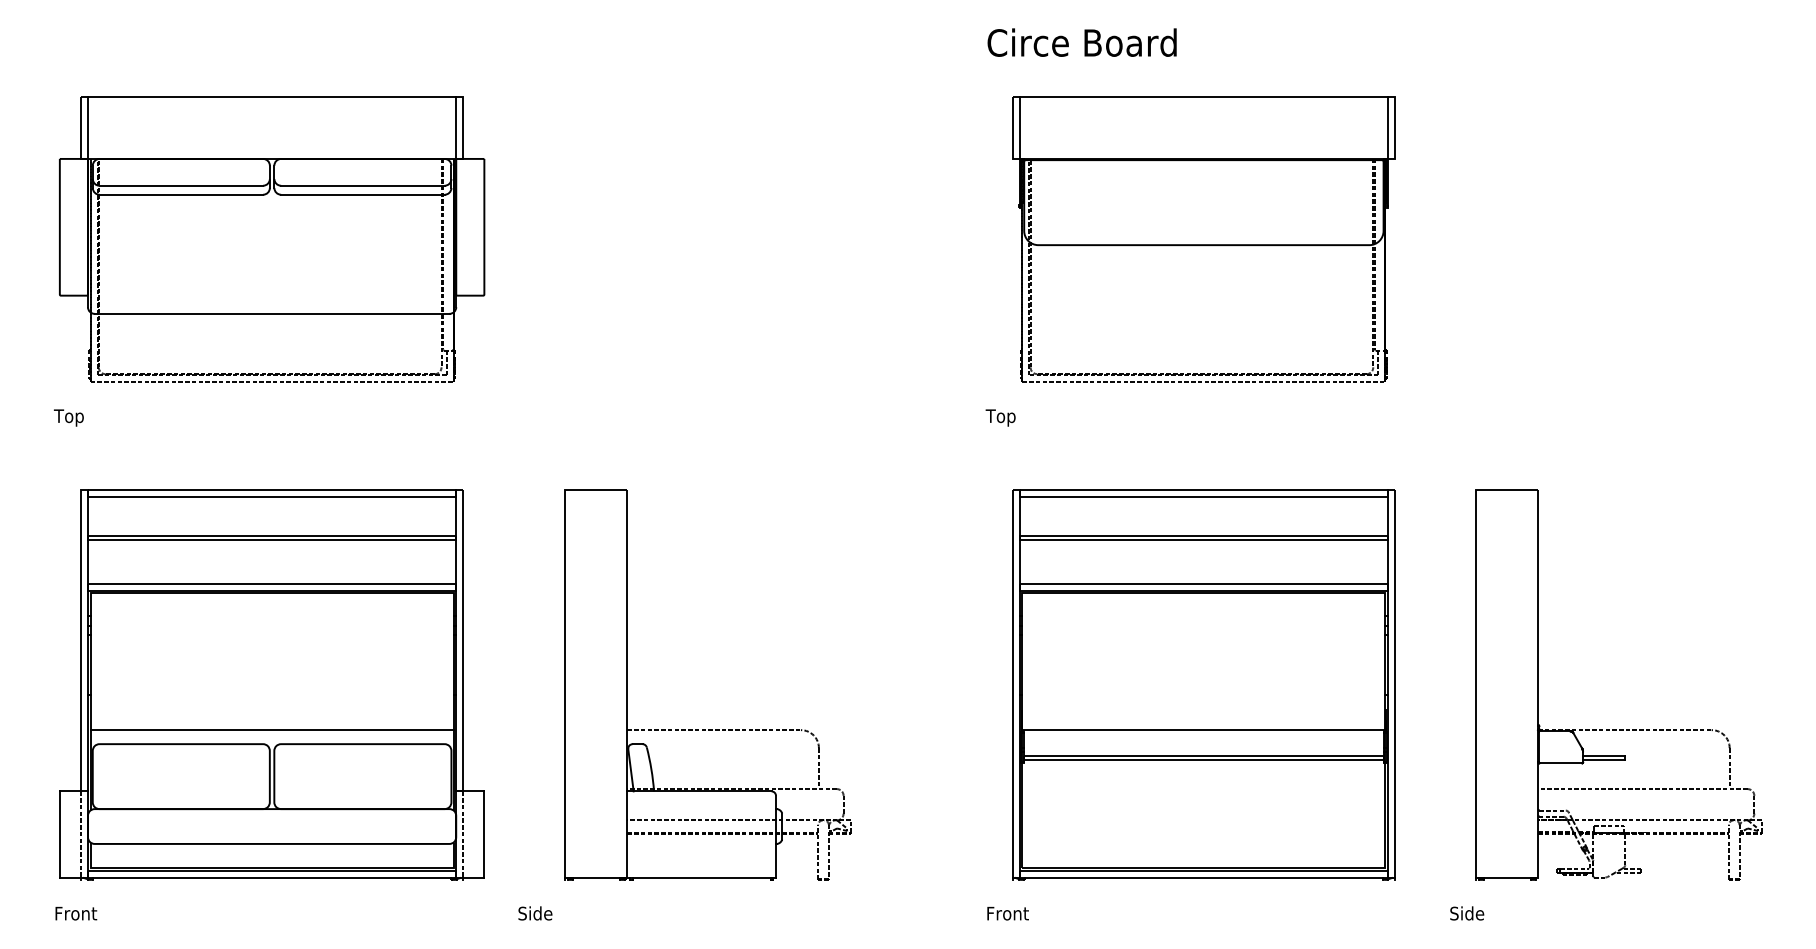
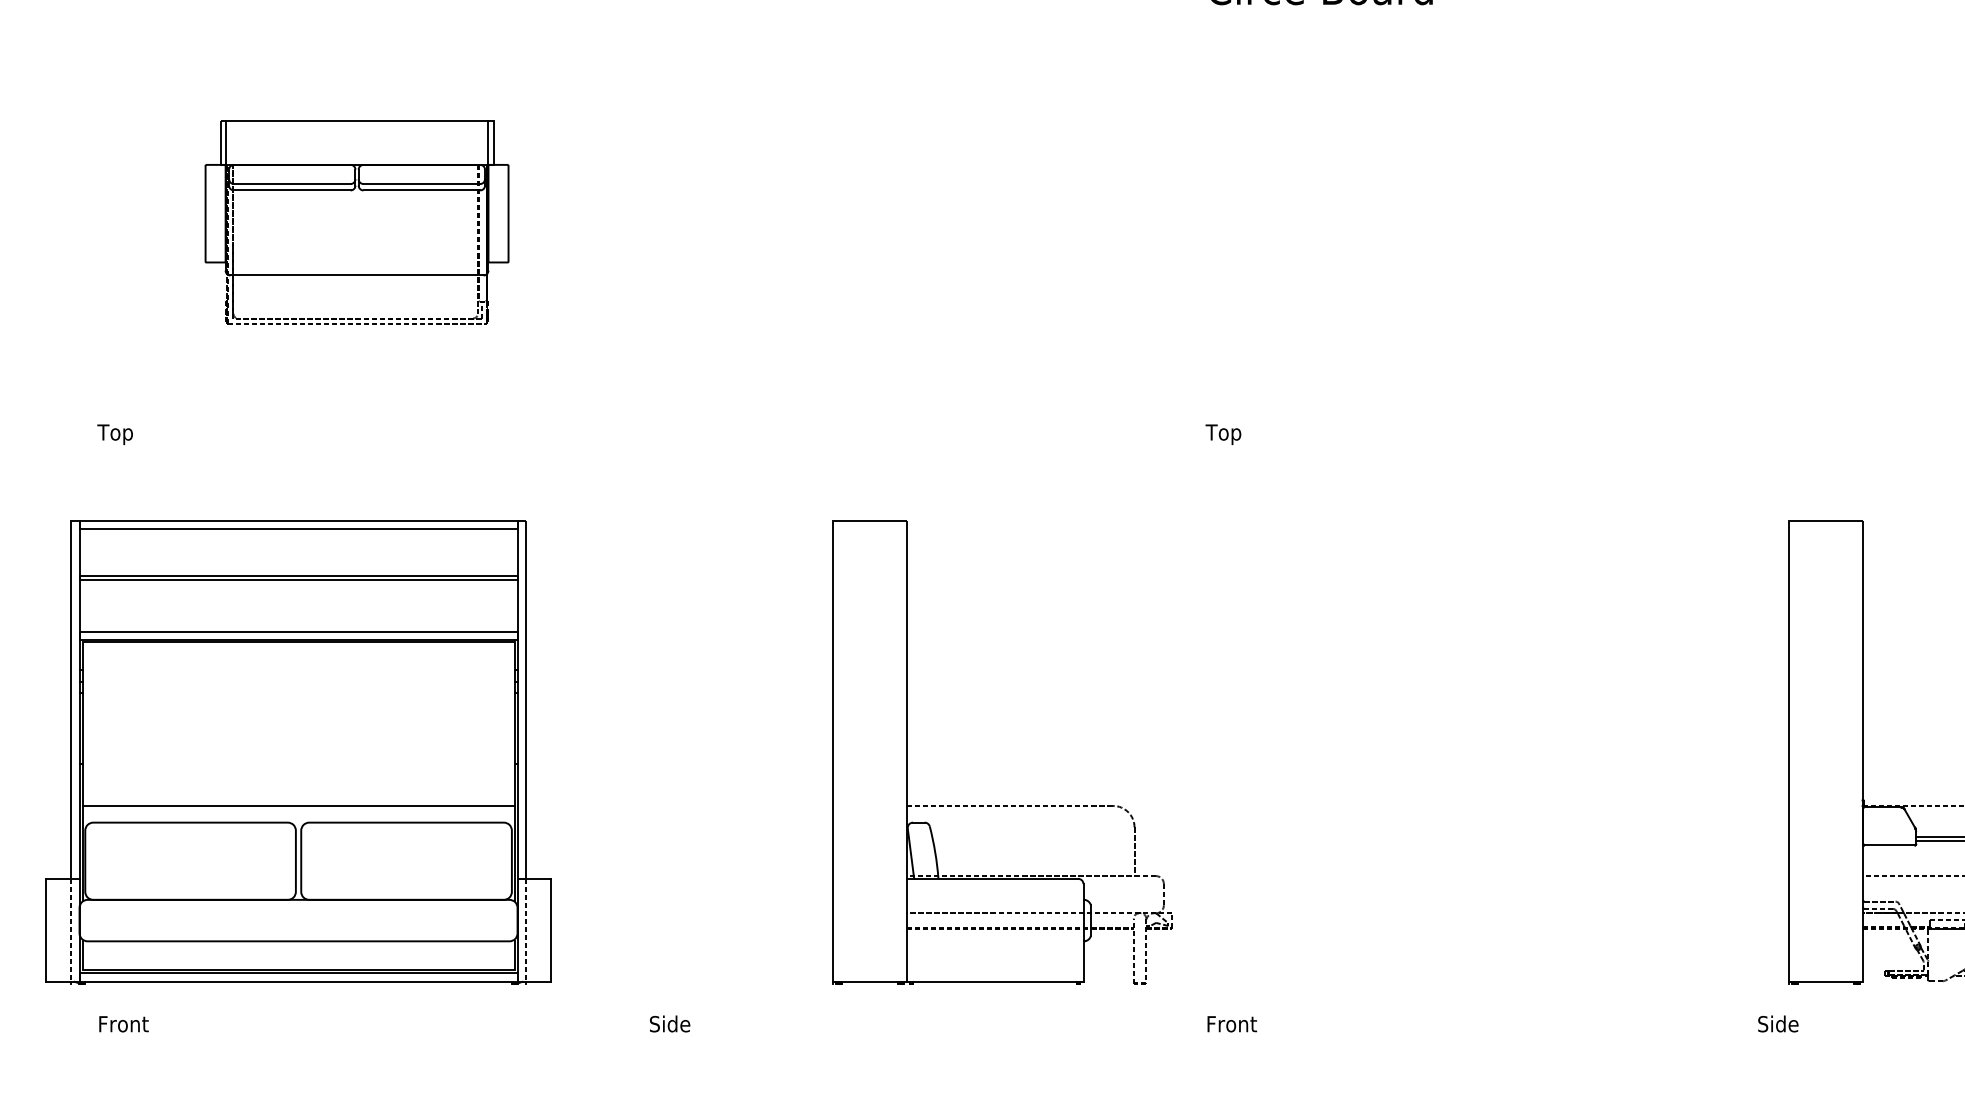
part: (272, 239) -> (357, 222), size x0.6
part: (1203, 239) -> (1464, 222), removed
part: (271, 684) -> (297, 751), moved
part: (1203, 684) -> (1464, 751), removed
part: (708, 729) -> (1003, 805), moved

